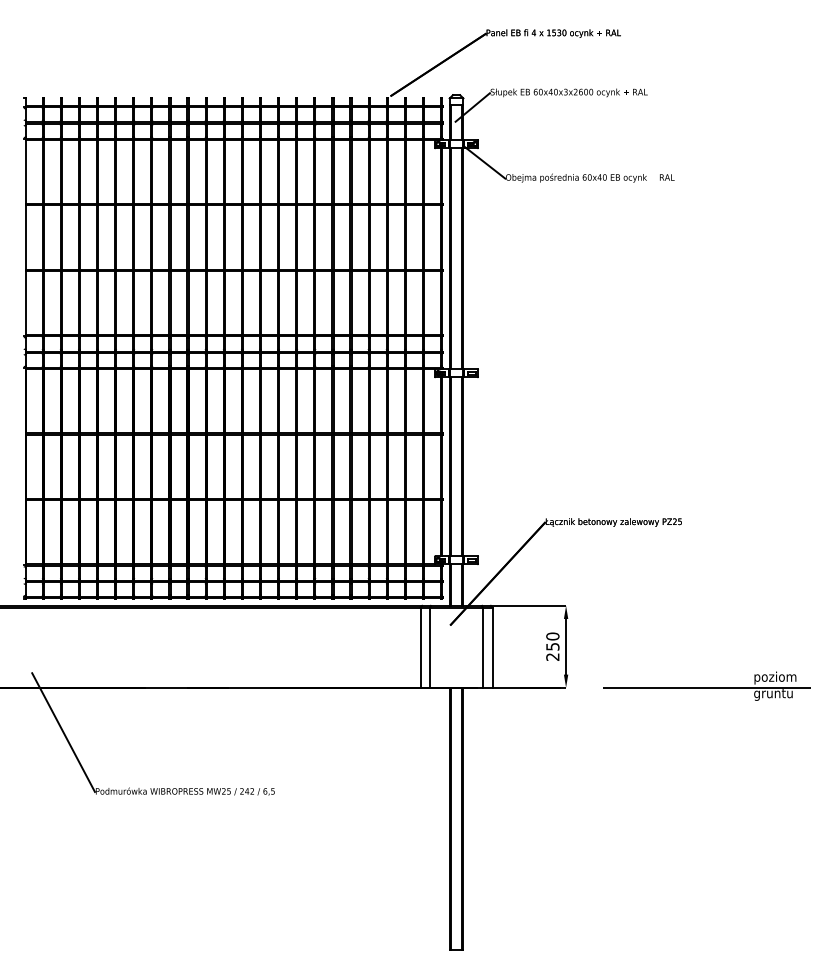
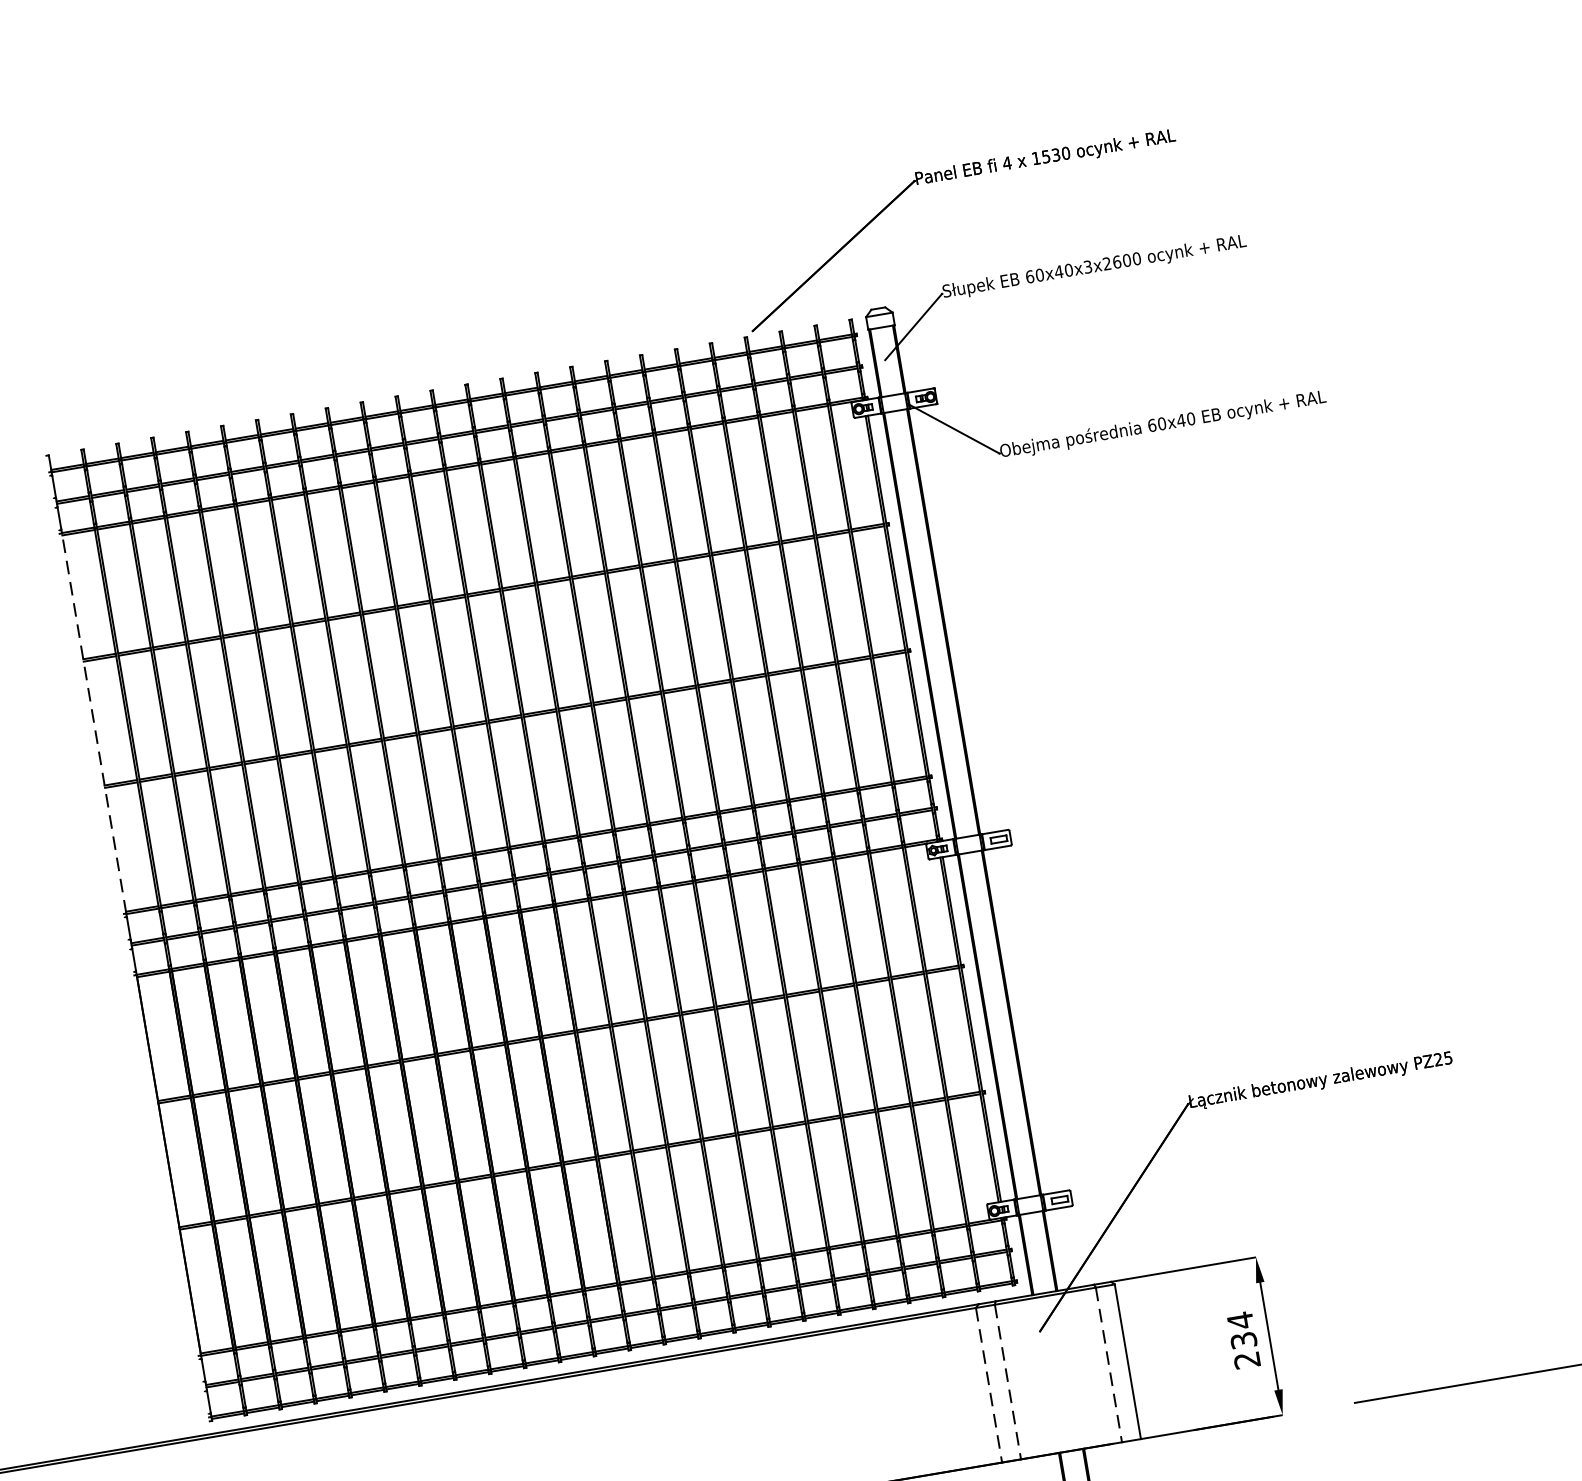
line: (25, 237) -> (93, 723), solid -> dashed
text: (552, 641) -> (1241, 1330), 250 -> 234
line: (420, 648) -> (989, 1386), solid -> dashed
line: (430, 648) -> (1008, 1383), solid -> dashed
line: (482, 648) -> (1108, 1366), solid -> dashed

